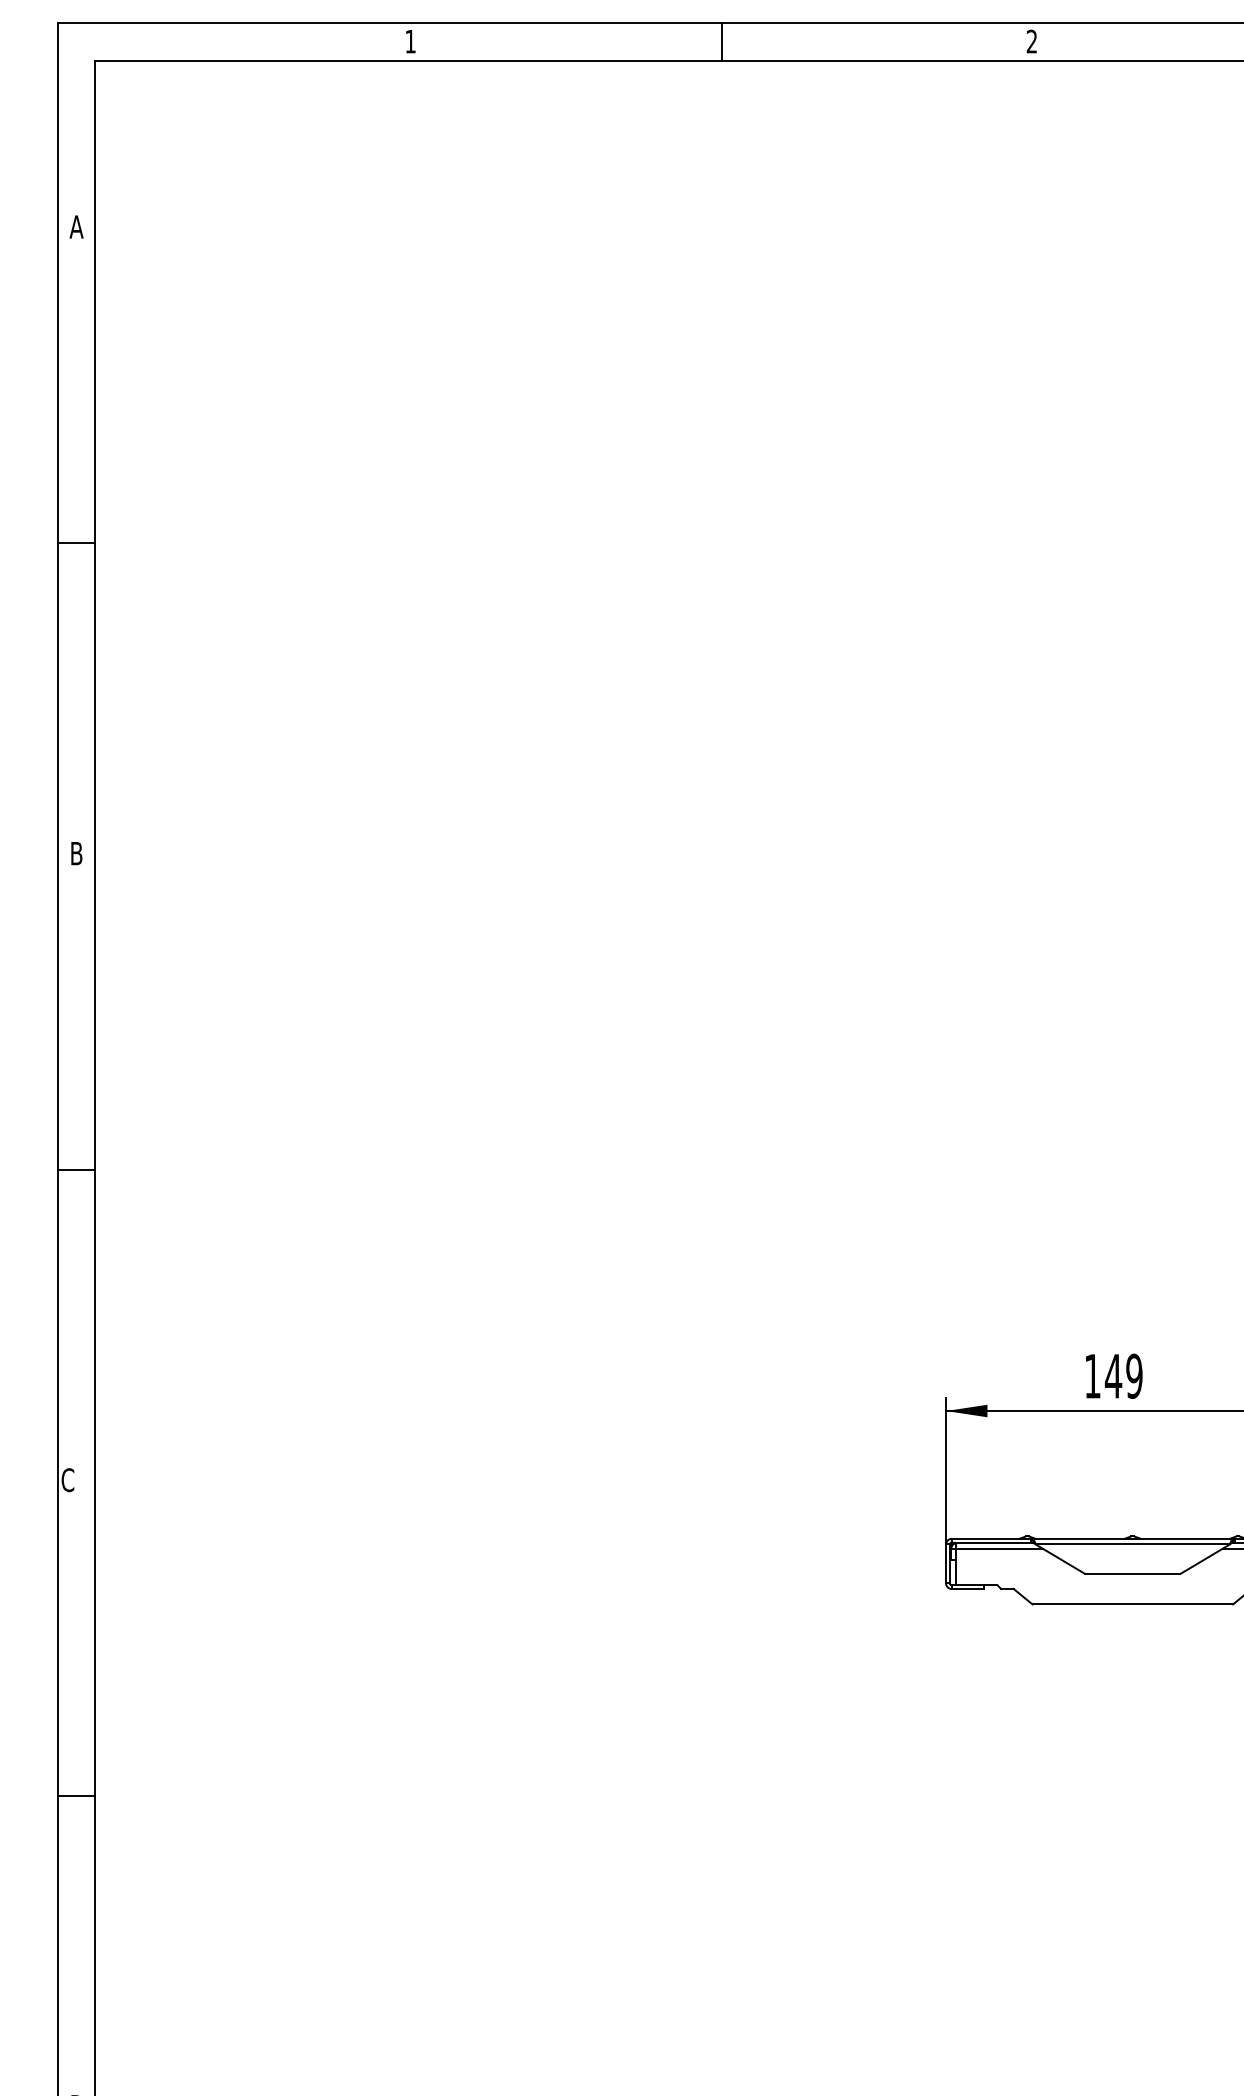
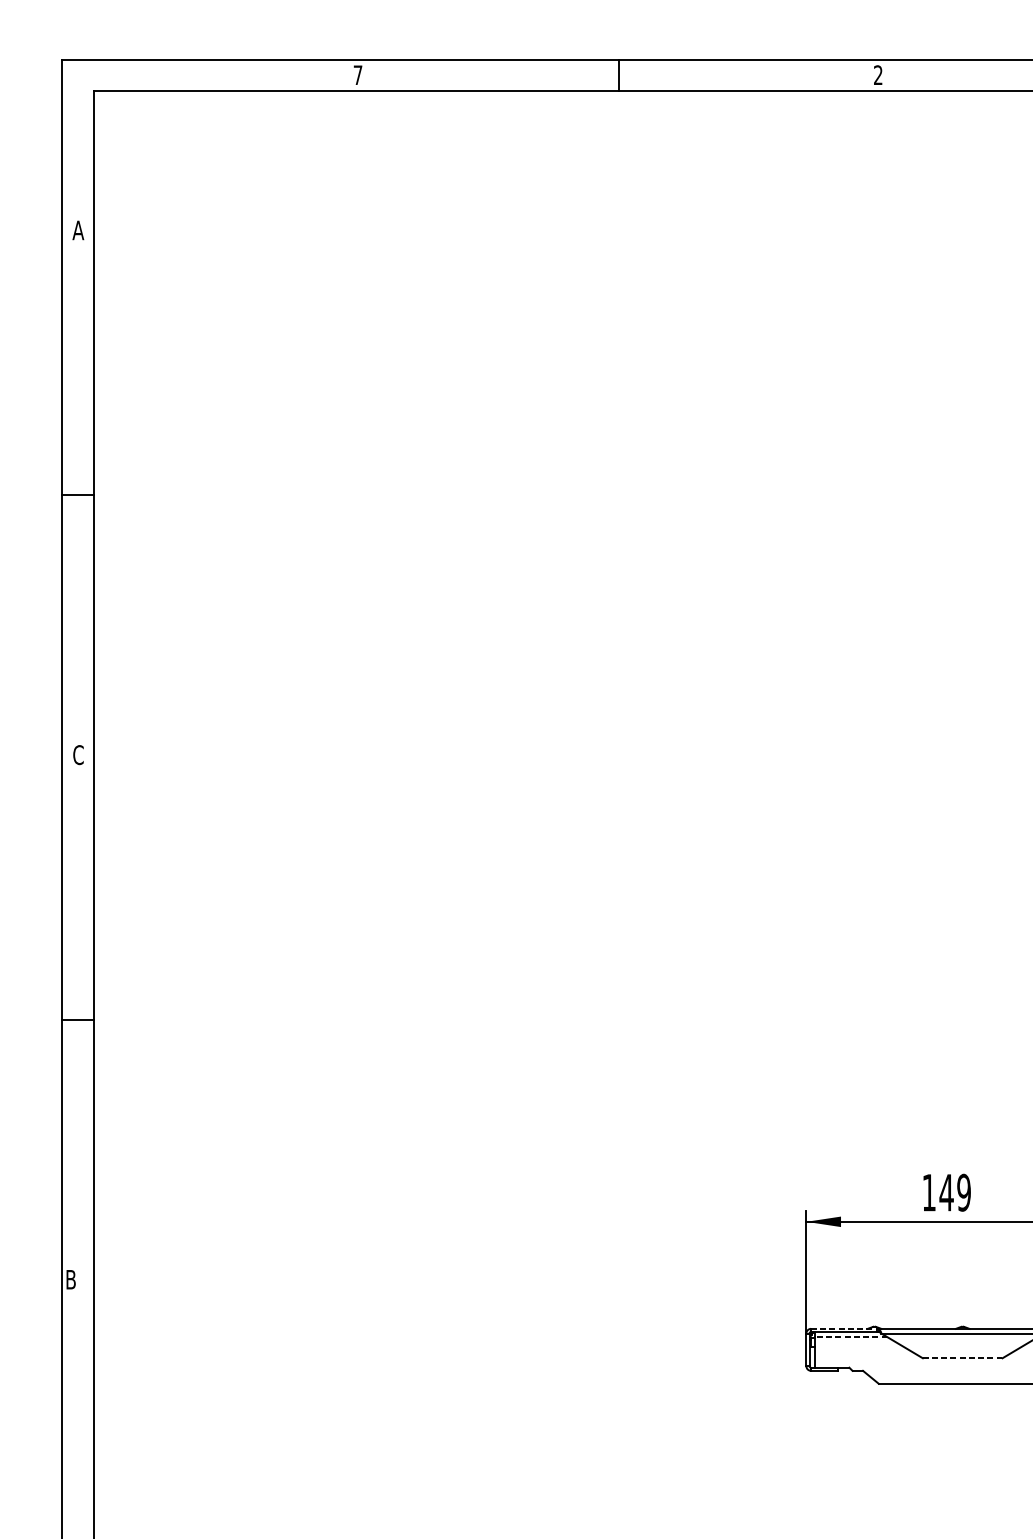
text: (410, 41) -> (357, 75), 1 -> 7
text: (76, 853) -> (78, 755), B -> C
text: (67, 1480) -> (70, 1280), C -> B
line: (991, 1538) -> (844, 1328), solid -> dashed
line: (998, 1548) -> (850, 1336), solid -> dashed
line: (1132, 1573) -> (962, 1357), solid -> dashed

